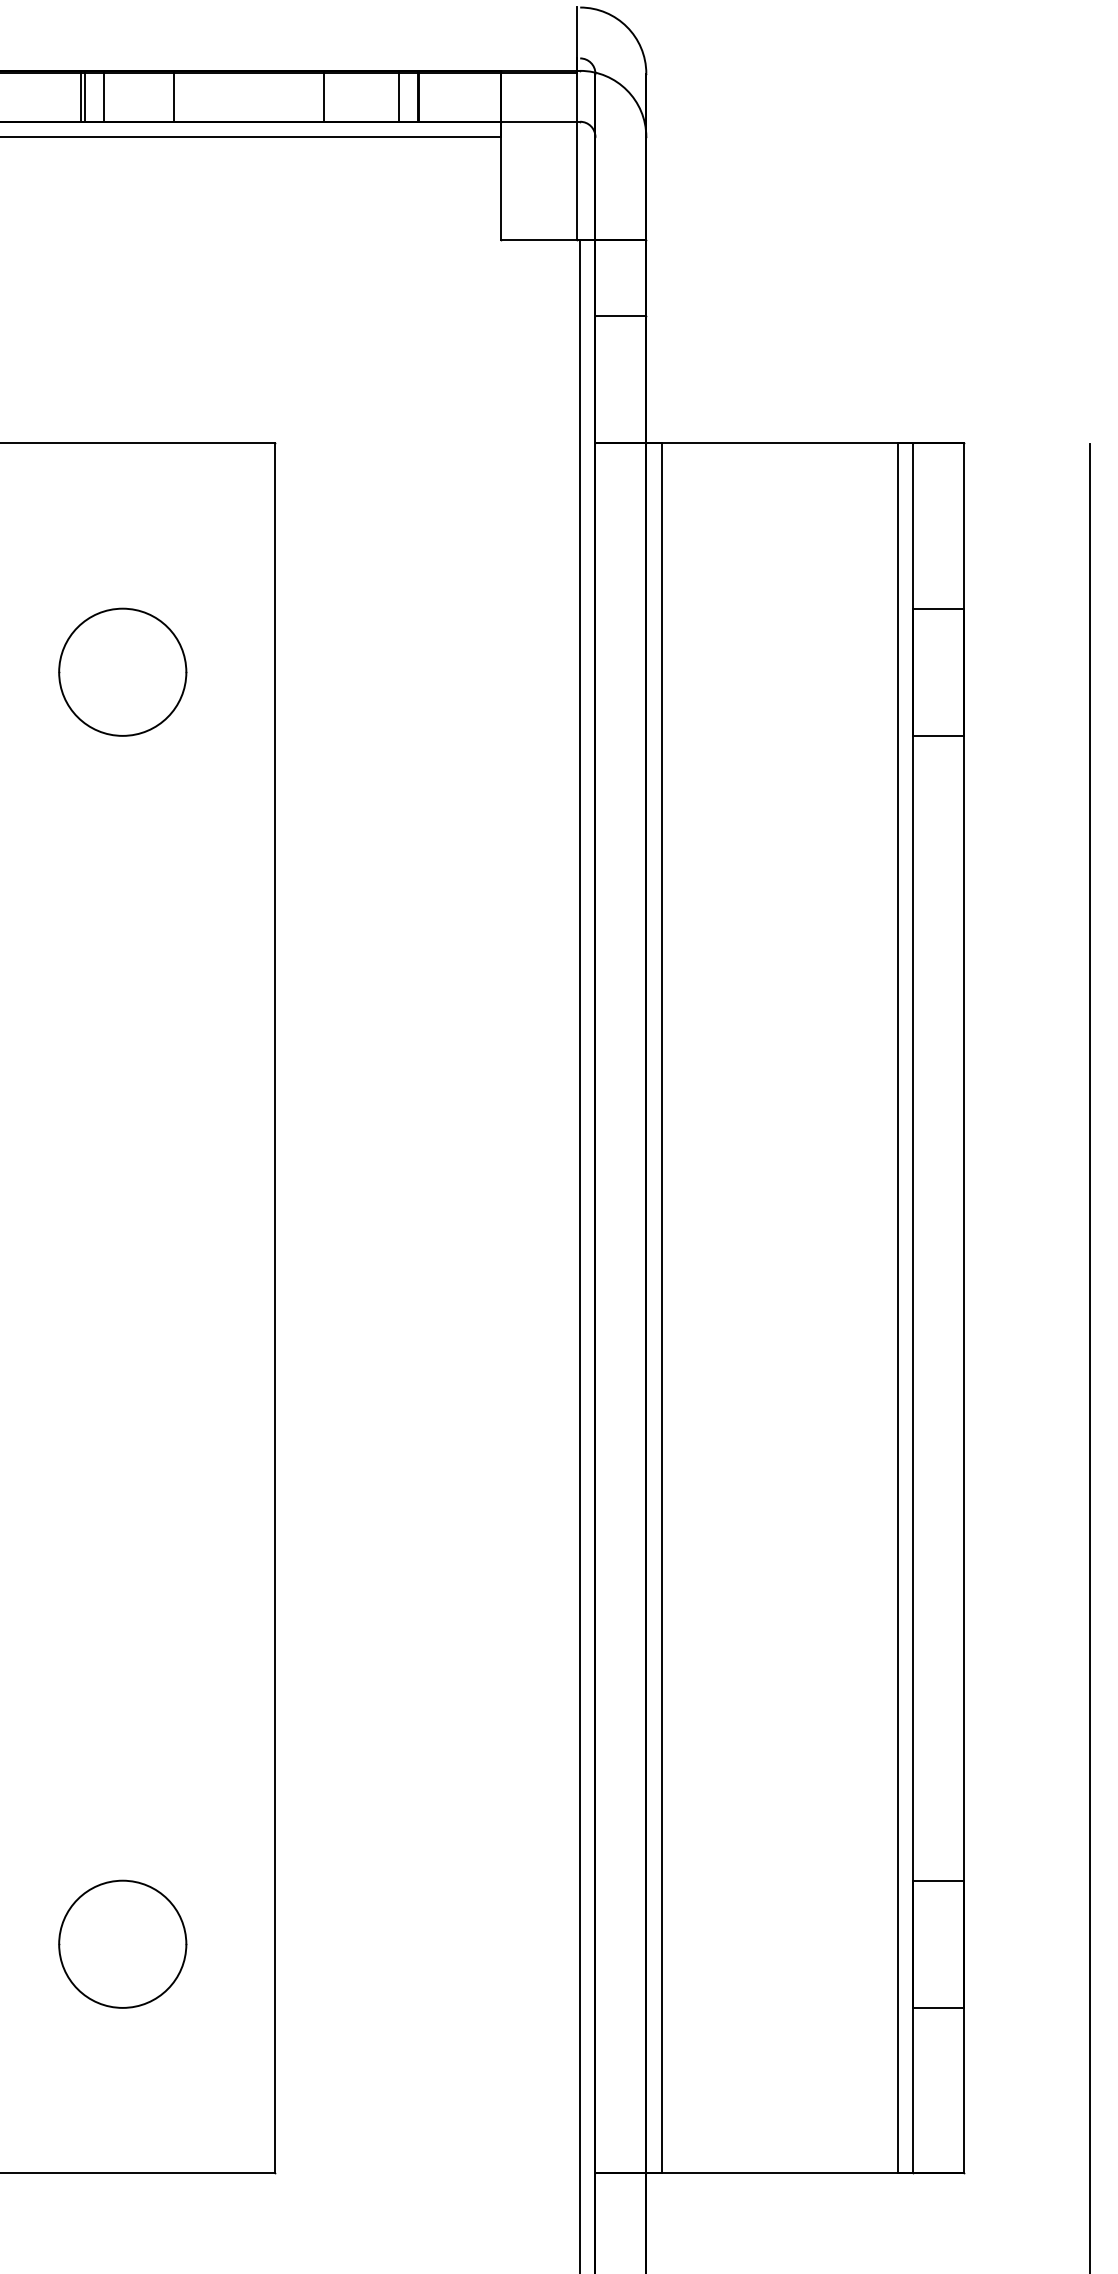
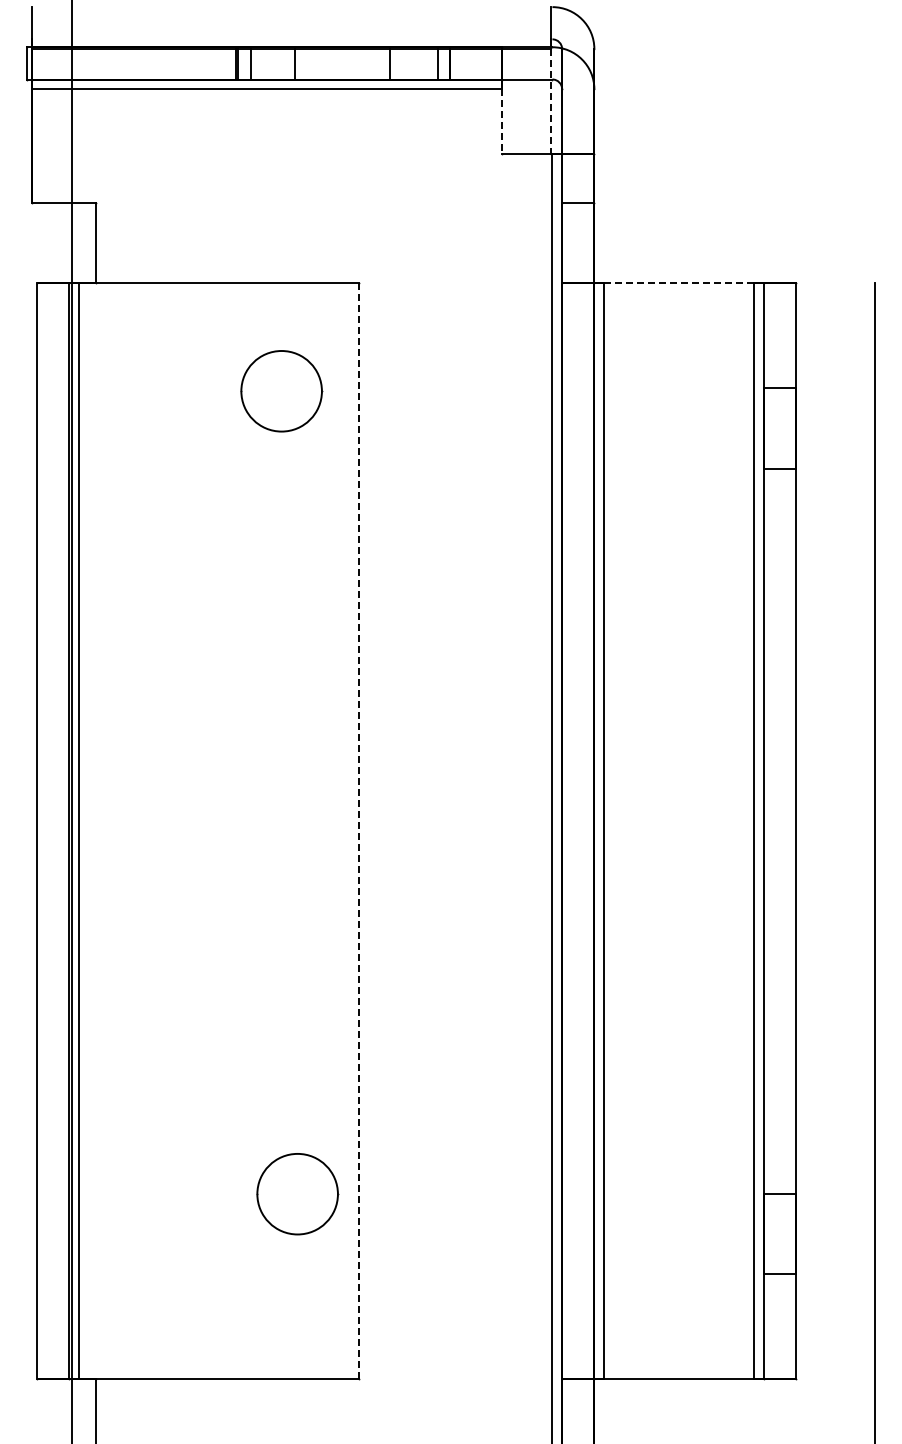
line: (577, 156) -> (550, 101), solid -> dashed
line: (501, 189) -> (502, 122), solid -> dashed
line: (779, 443) -> (678, 283), solid -> dashed
part: (122, 672) -> (281, 391), moved
line: (275, 1307) -> (359, 830), solid -> dashed
part: (122, 1944) -> (297, 1194), moved

